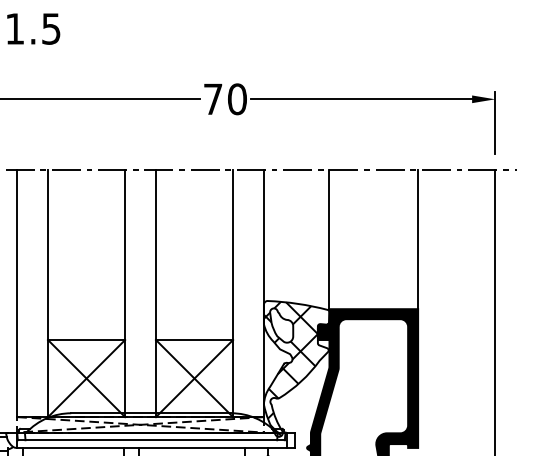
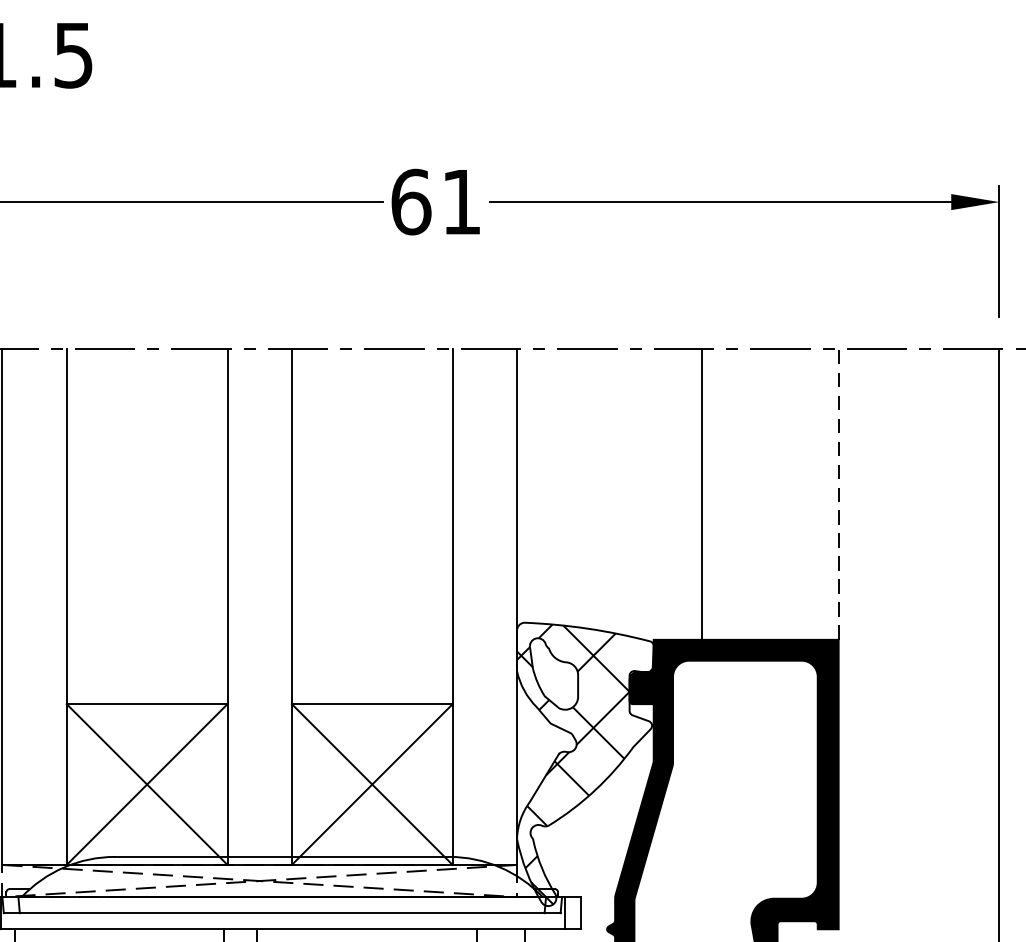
text: (224, 99) -> (434, 202), 70 -> 61
line: (329, 239) -> (701, 494), moved
line: (418, 239) -> (839, 494), solid -> dashed

